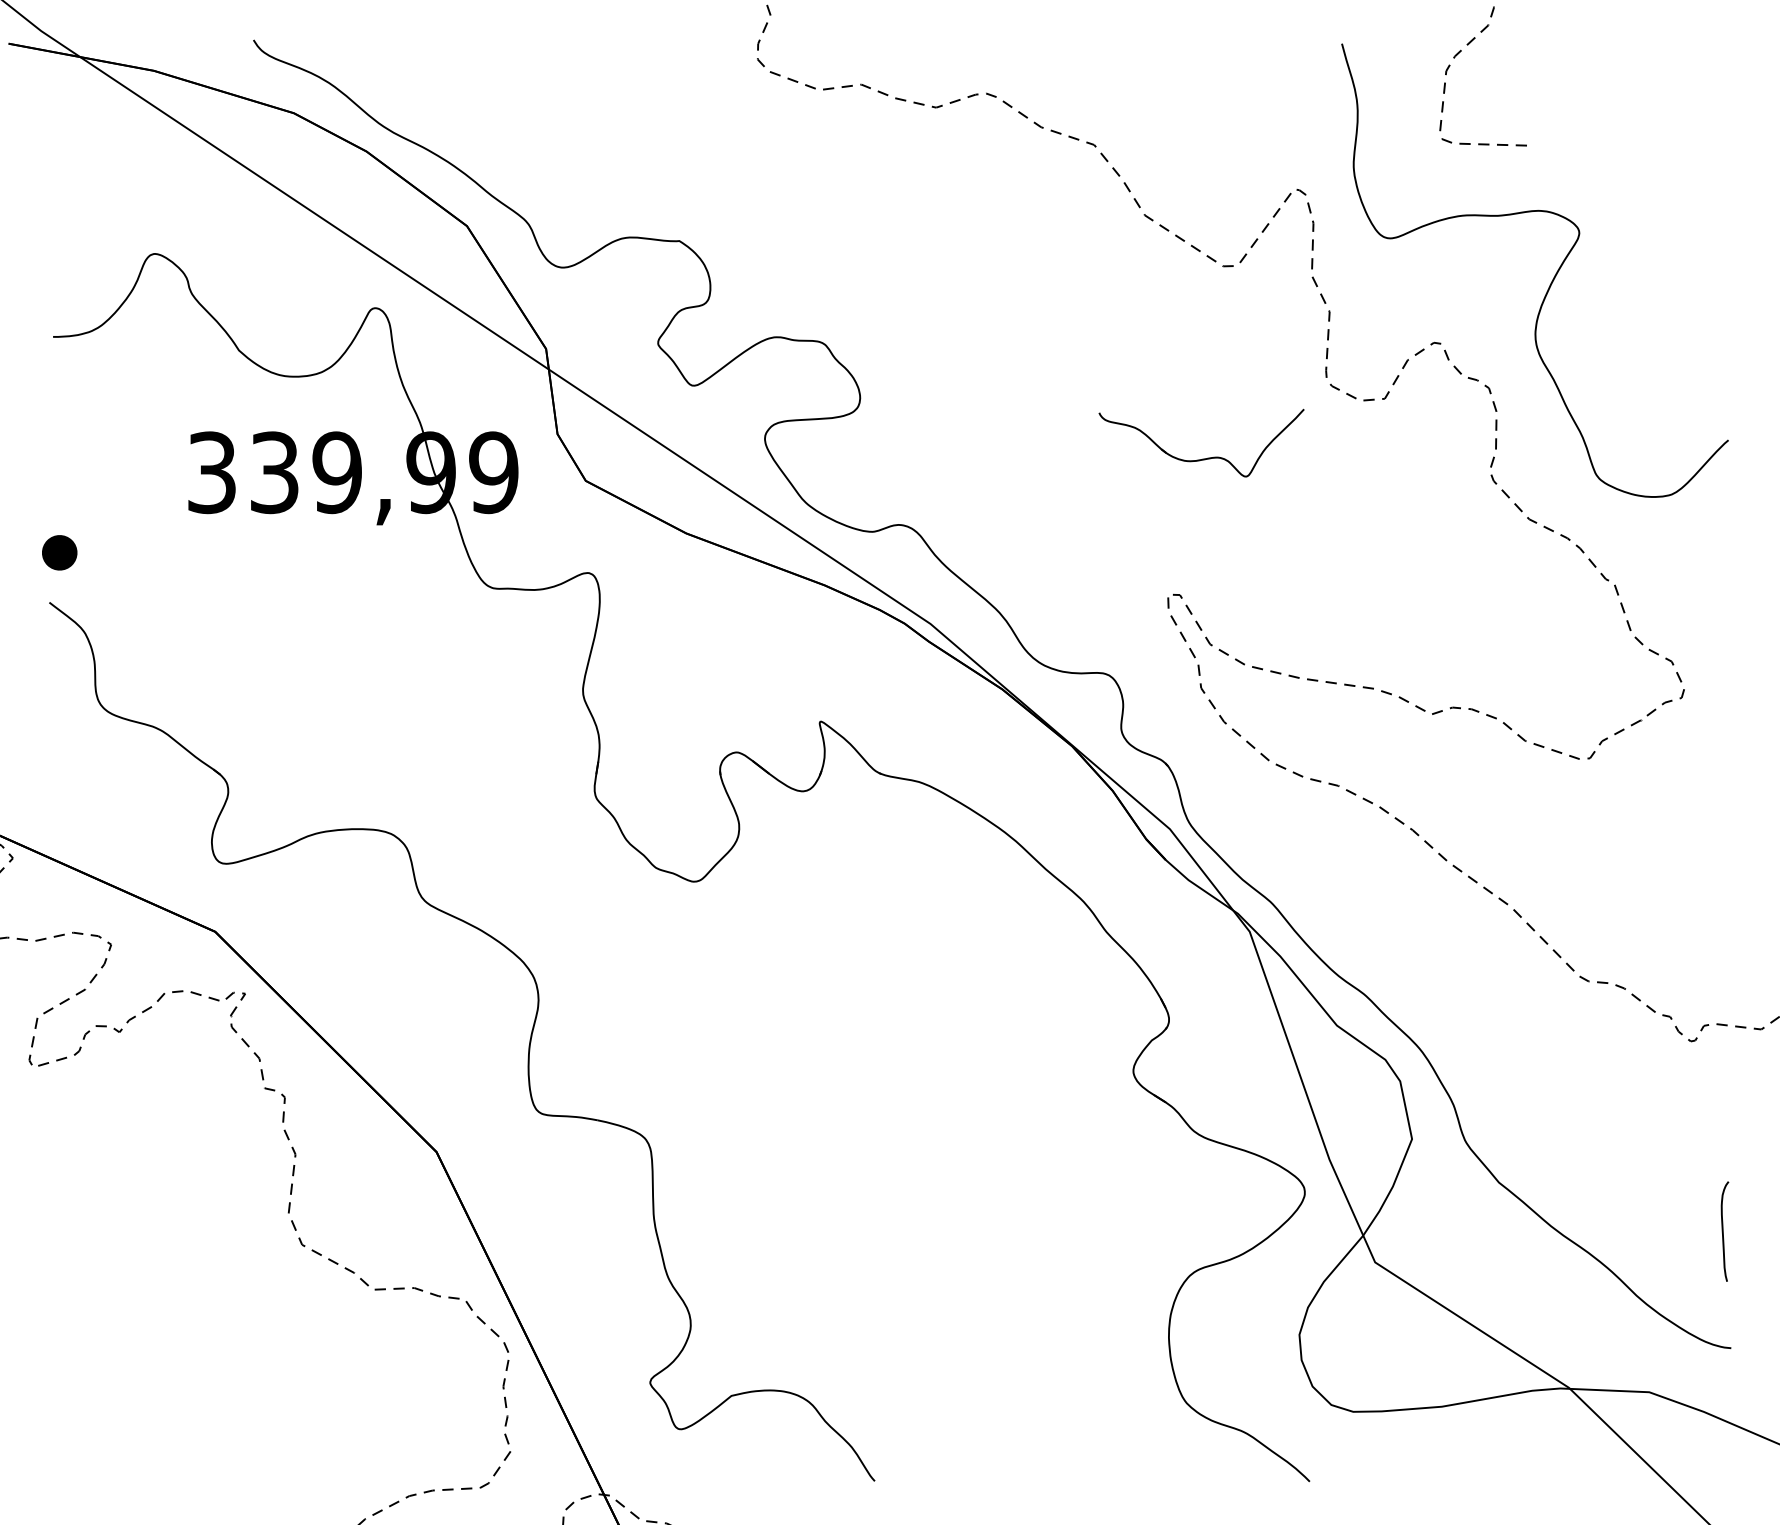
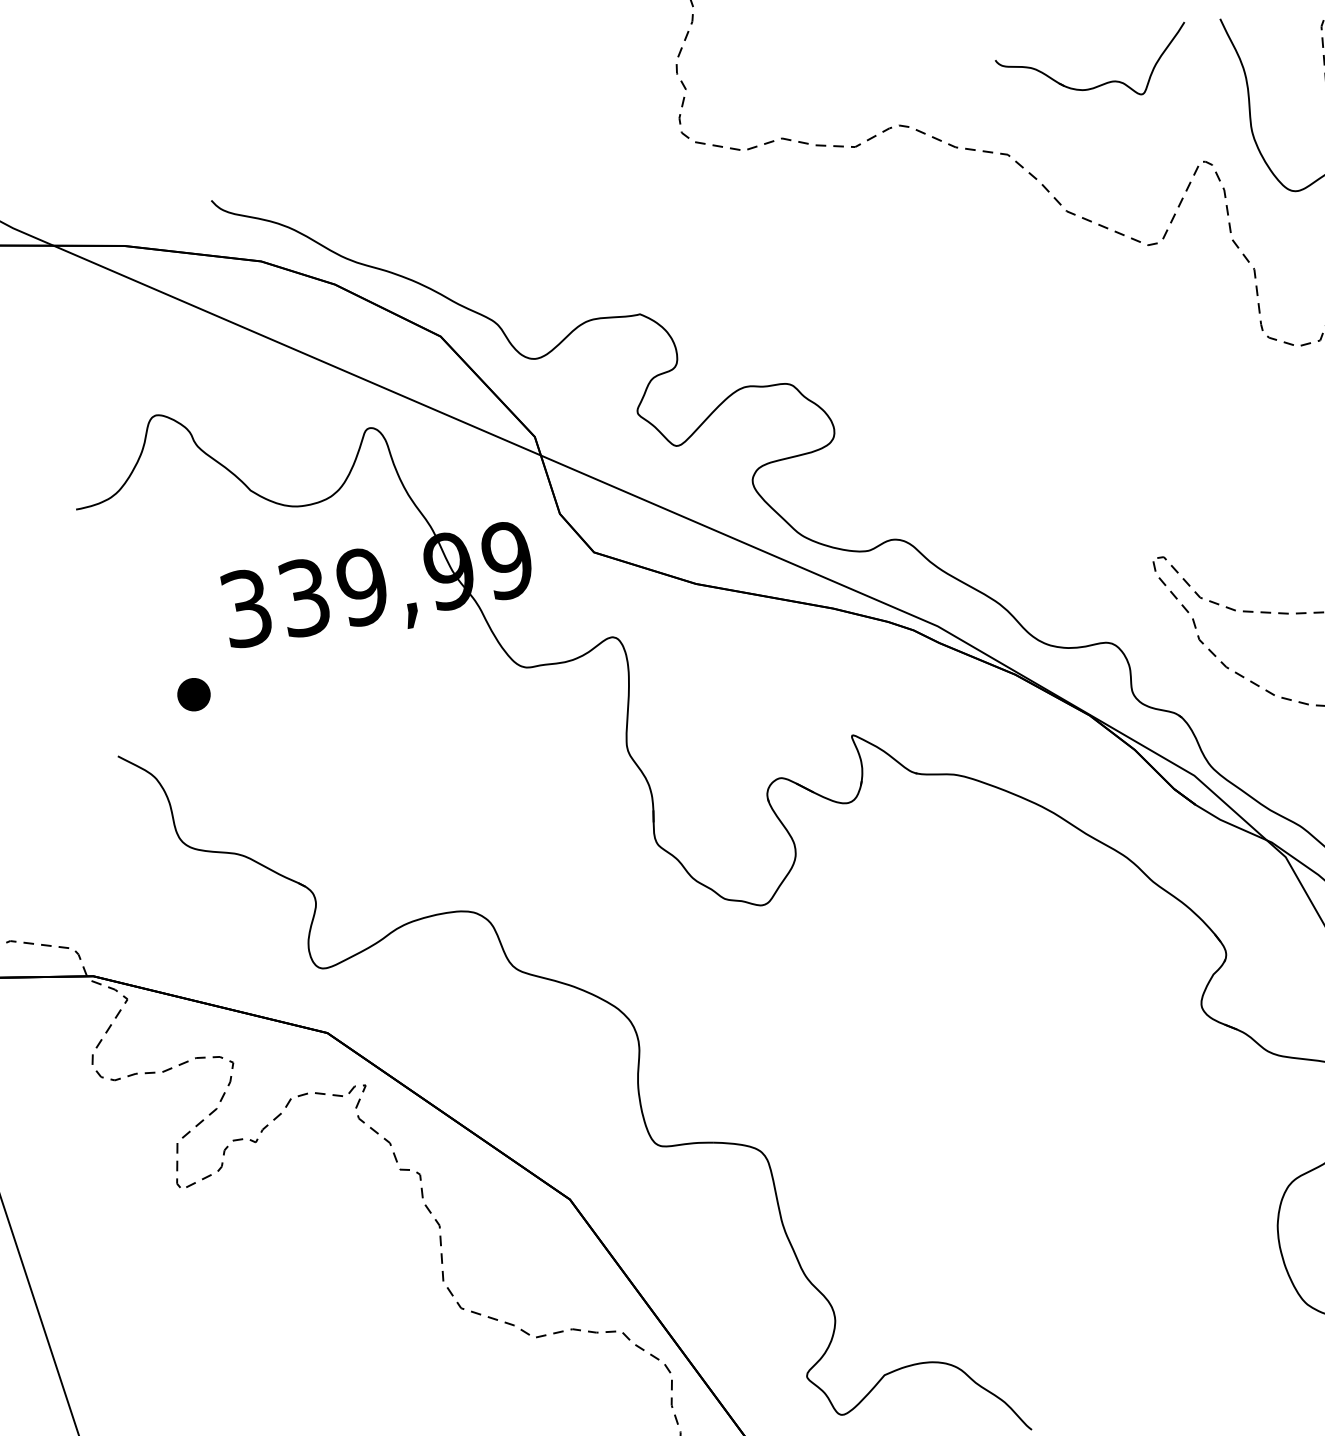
part: (1202, 458) -> (1098, 84), moved
part: (59, 552) -> (193, 694), moved

